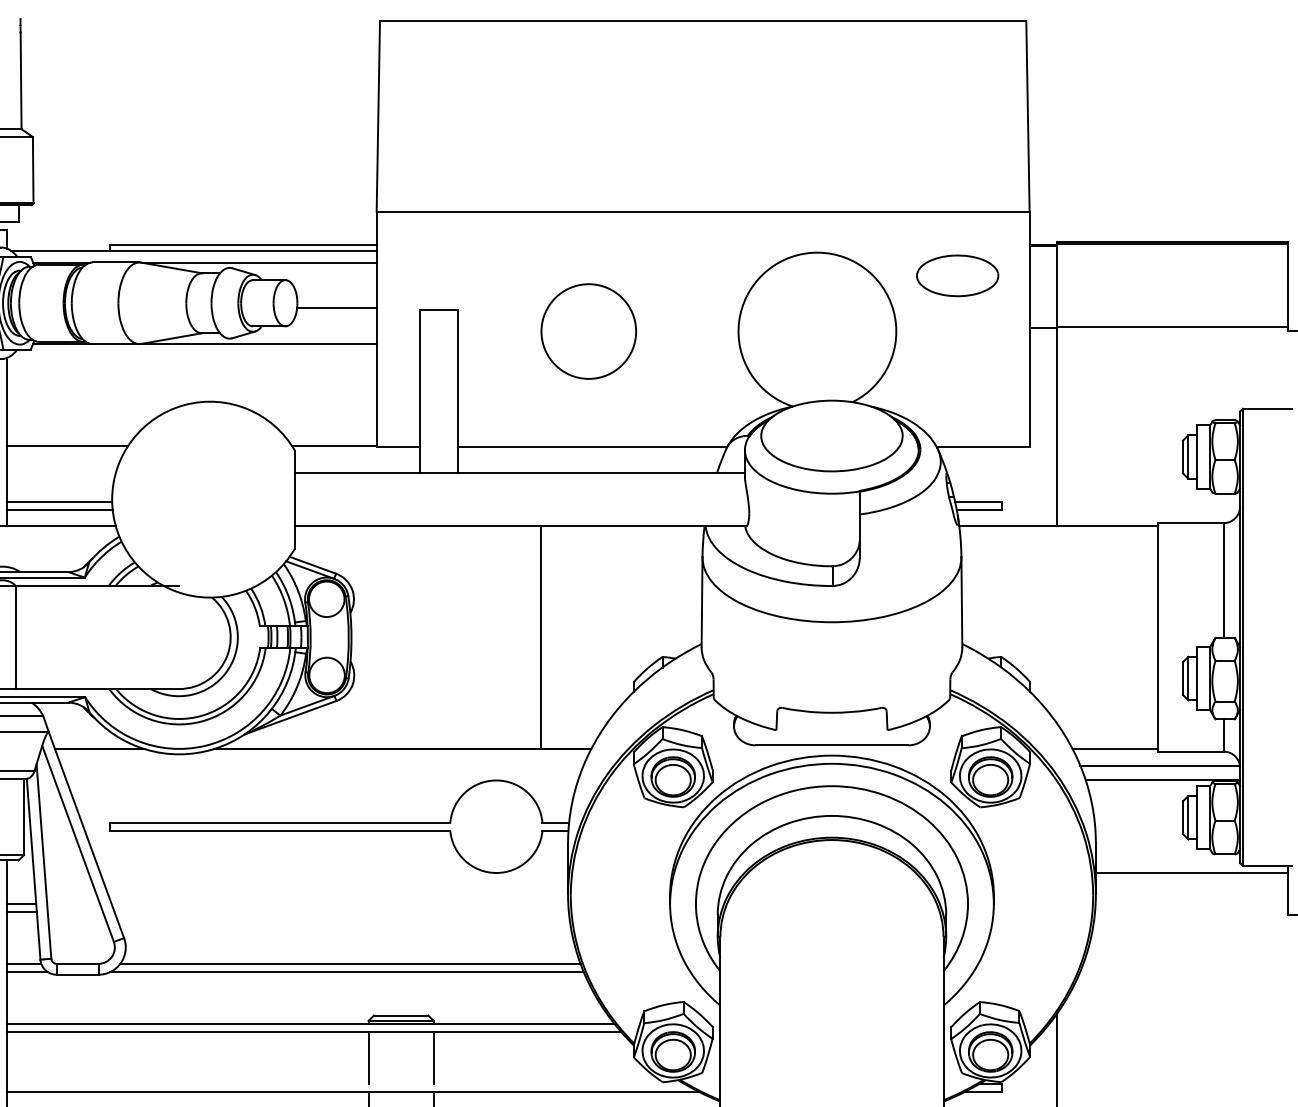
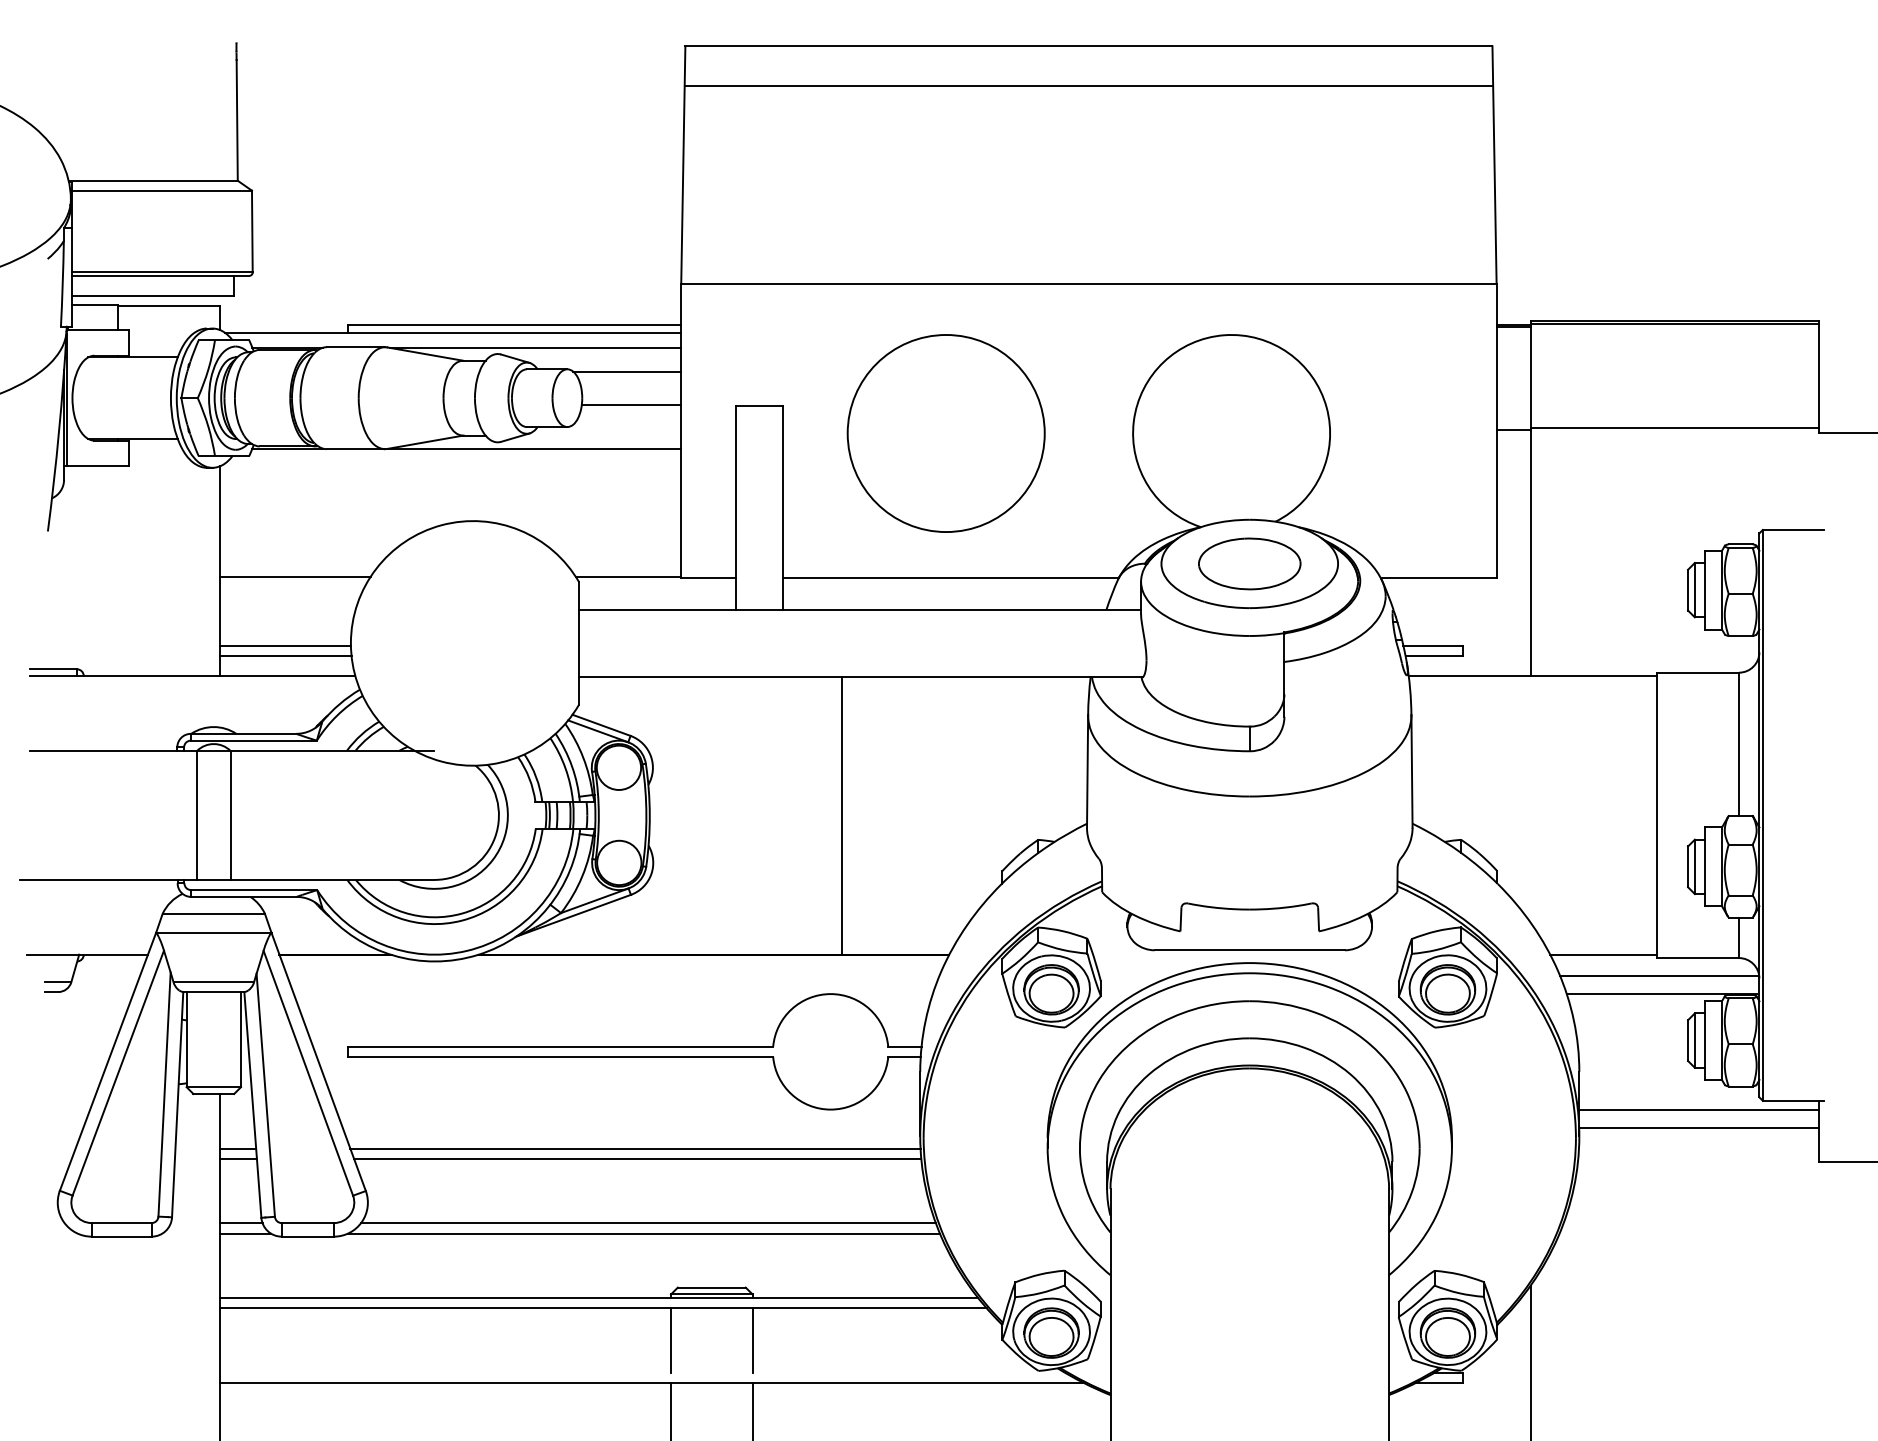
line: (702, 53) -> (1088, 86), added
part: (957, 275) -> (1249, 563), moved
line: (333, 281) -> (627, 371), added
circle: (588, 331) -> (945, 433), size x1.67
line: (541, 637) -> (842, 815), moved
line: (1192, 887) -> (1699, 1127), added
line: (340, 904) -> (635, 1148), added
line: (341, 912) -> (637, 1158), added

